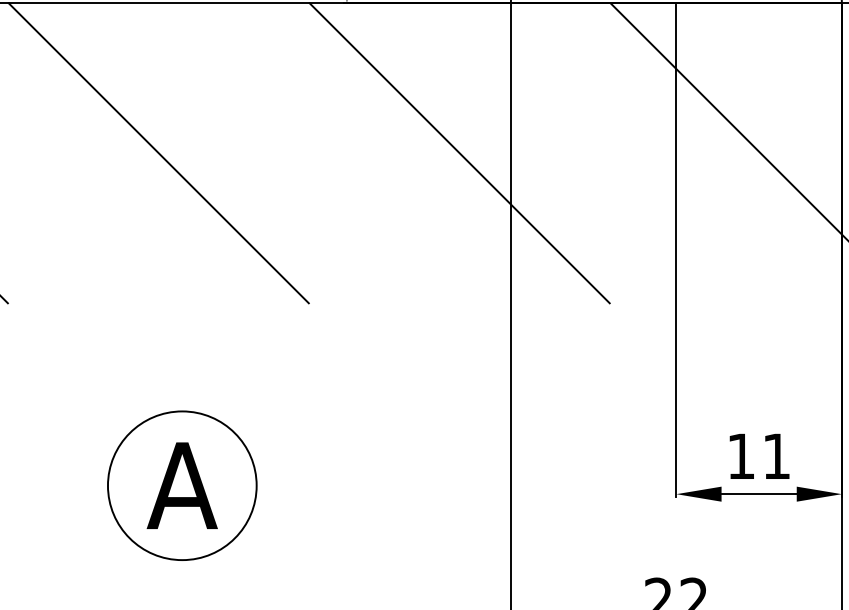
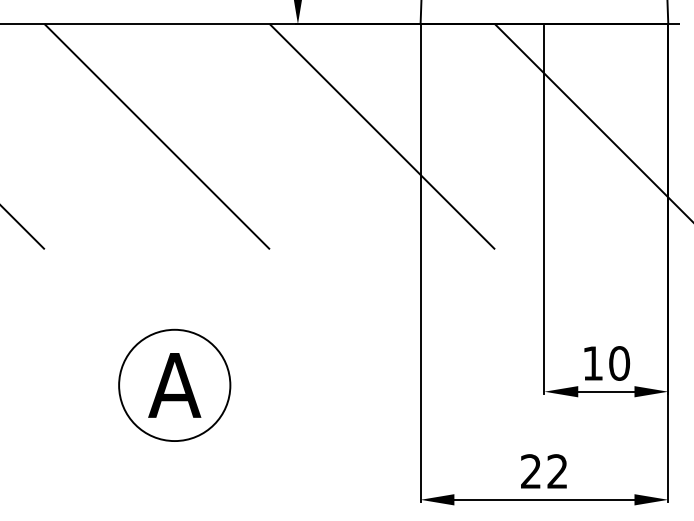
text: (776, 456) -> (619, 363), 11 -> 10

